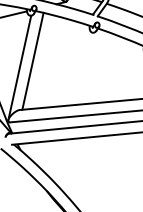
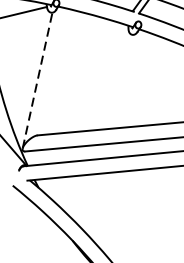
line: (32, 60) -> (54, 70), removed
line: (19, 67) -> (37, 80), solid -> dashed

